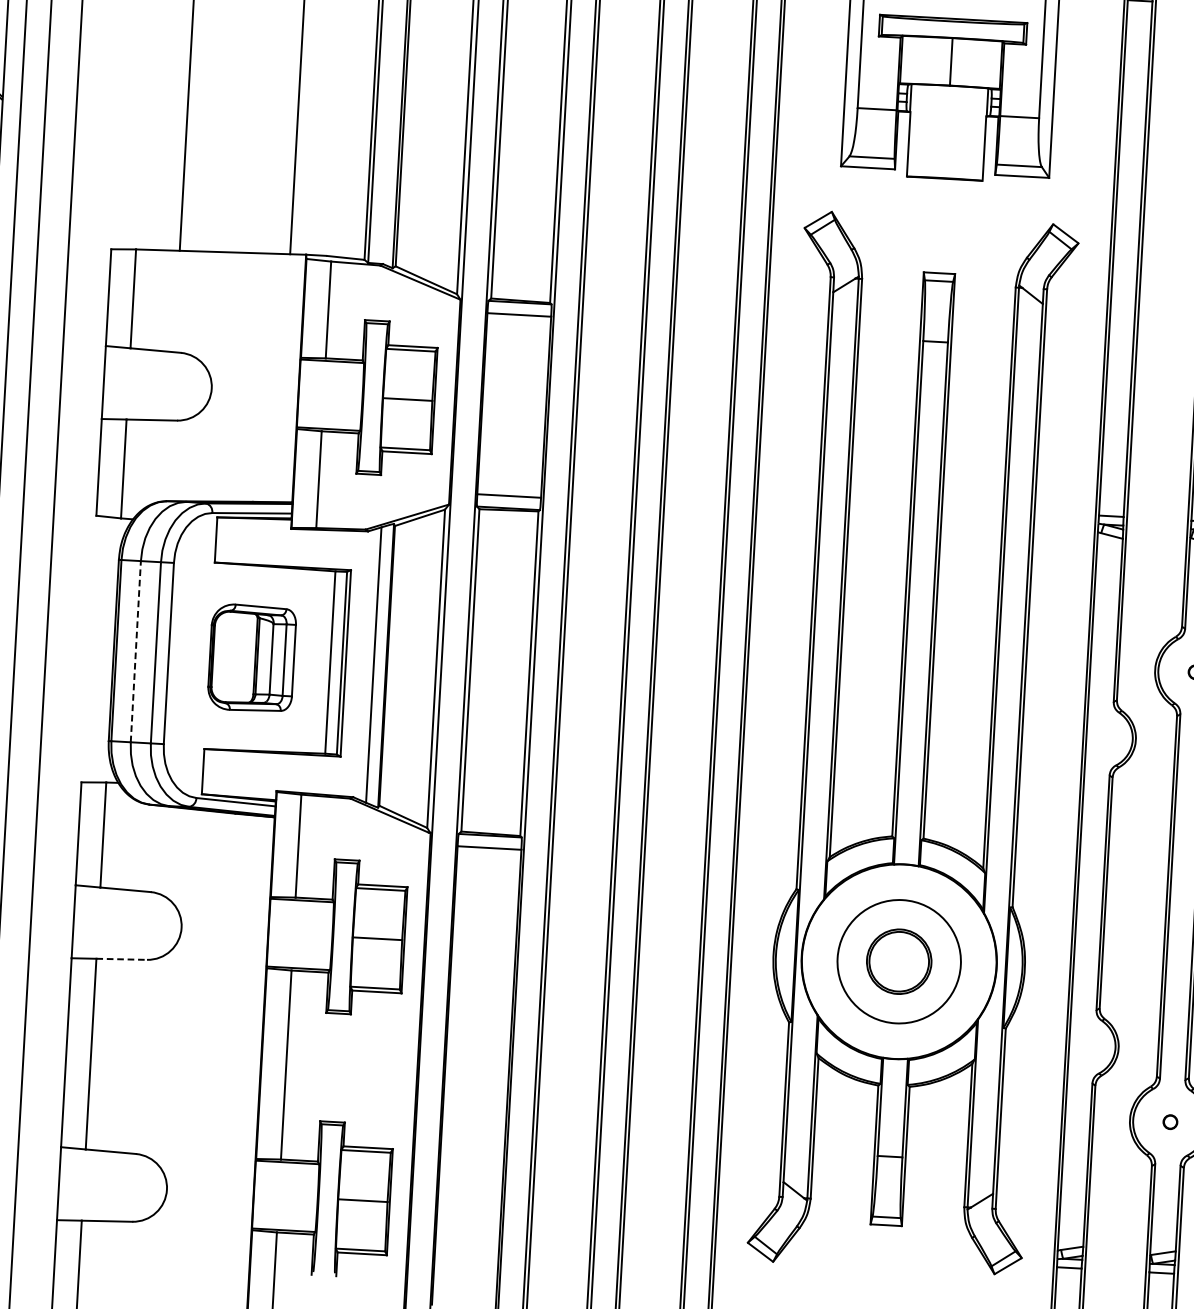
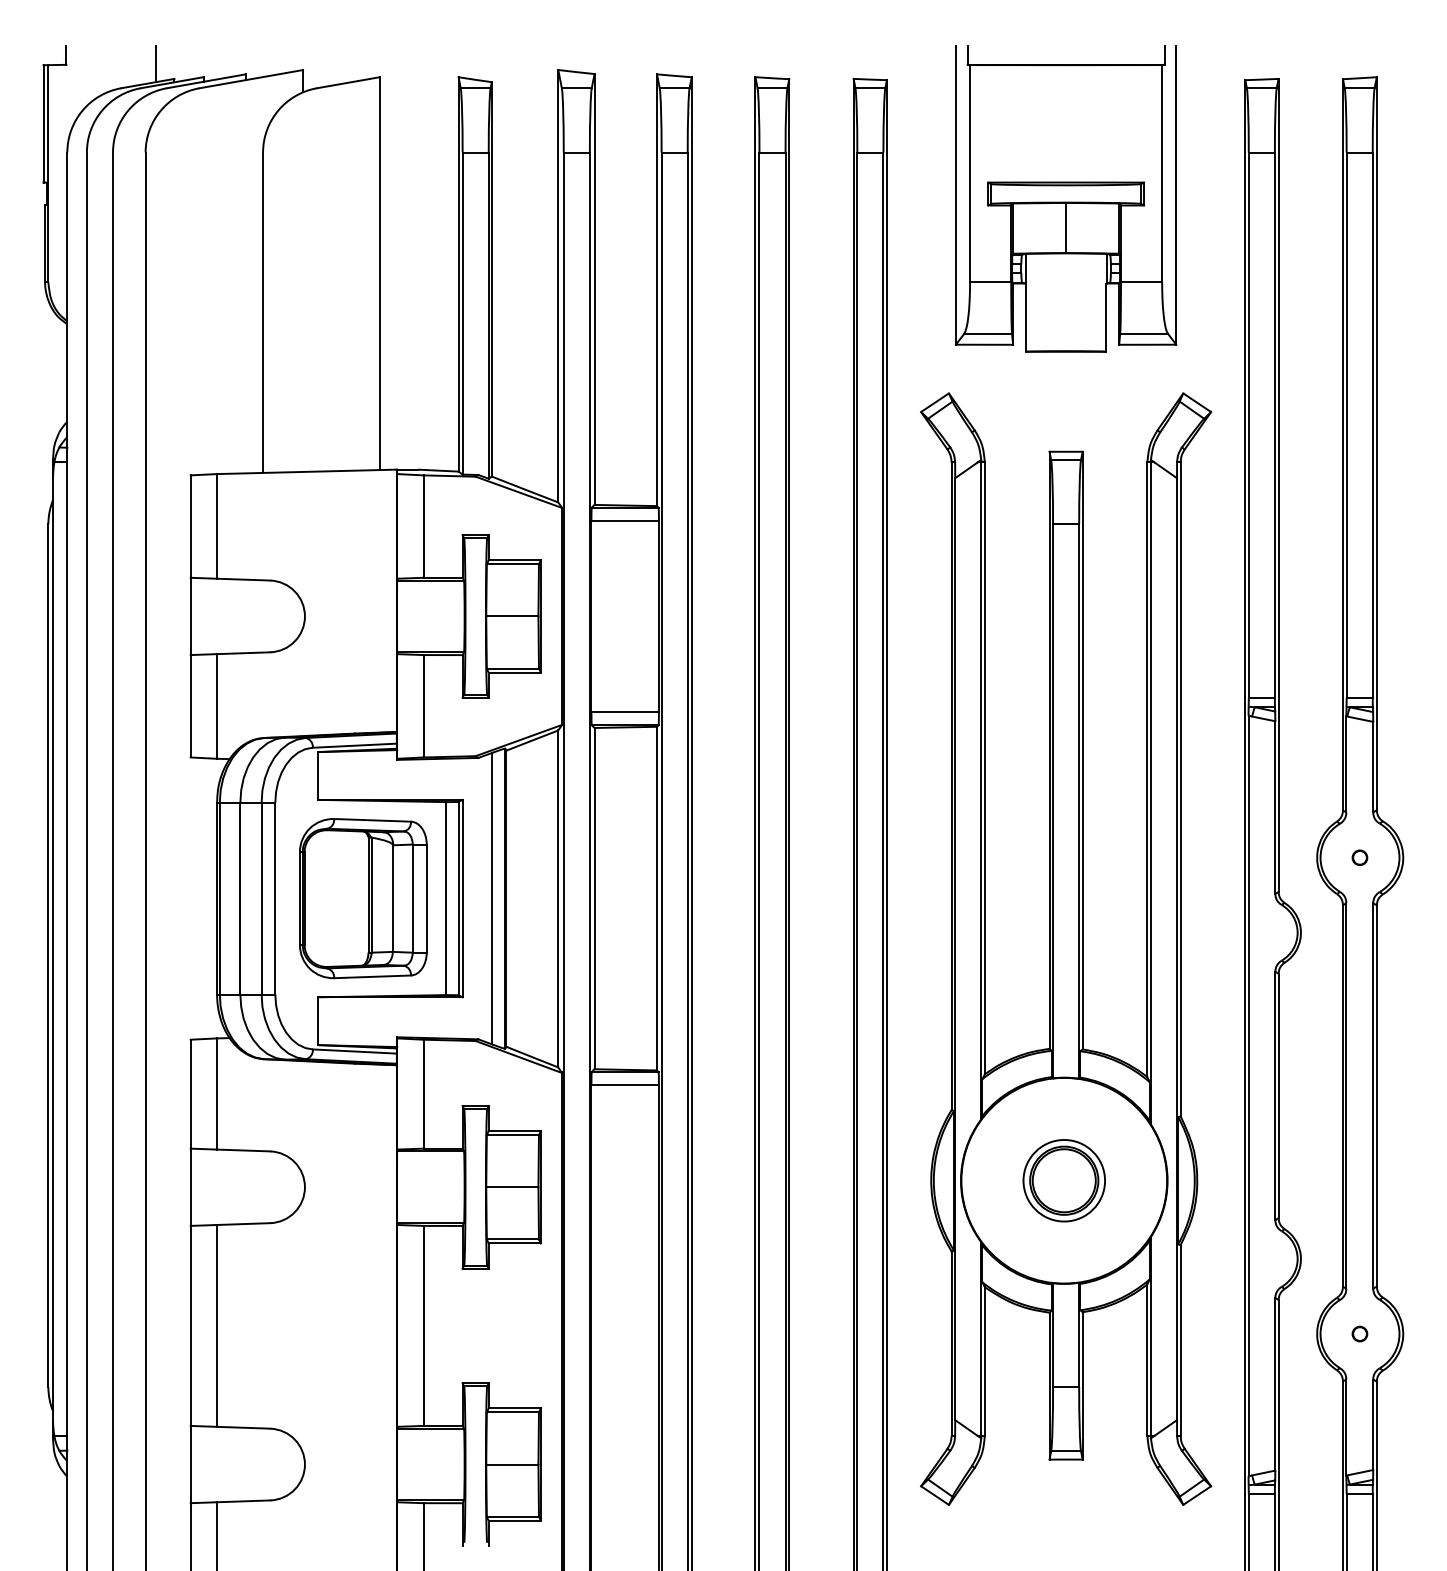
line: (135, 651) -> (240, 898), dashed -> solid
part: (252, 658) -> (363, 898), size x1.43
line: (121, 959) -> (243, 1224), dashed -> solid
circle: (899, 961) -> (1064, 1180), size x0.62

